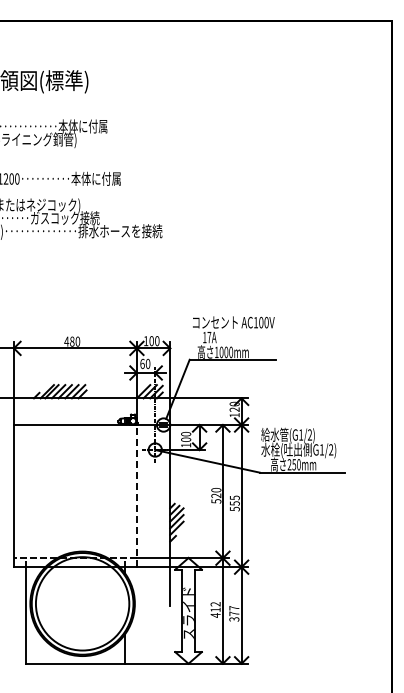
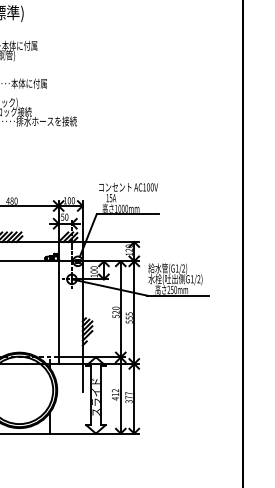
text: (209, 337) -> (111, 198), 17A -> 15A
text: (142, 363) -> (62, 216), 60 -> 50
line: (136, 495) -> (58, 312), dashed -> solid

